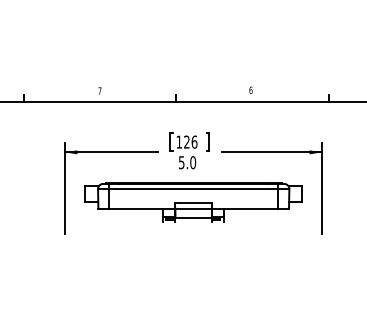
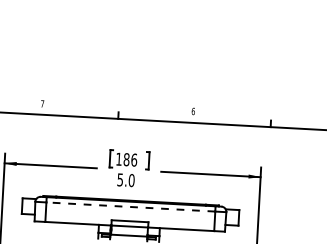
text: (186, 141) -> (126, 159), 126 -> 186
line: (193, 189) -> (130, 207), solid -> dashed

